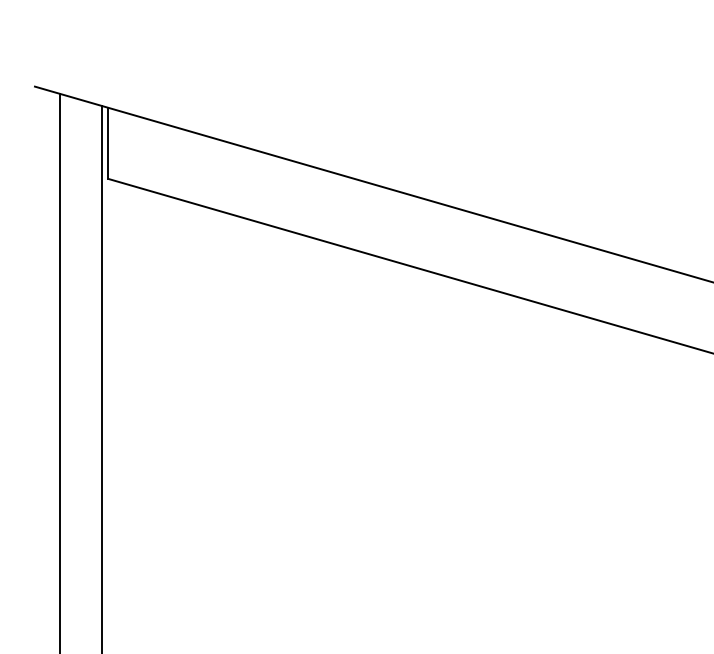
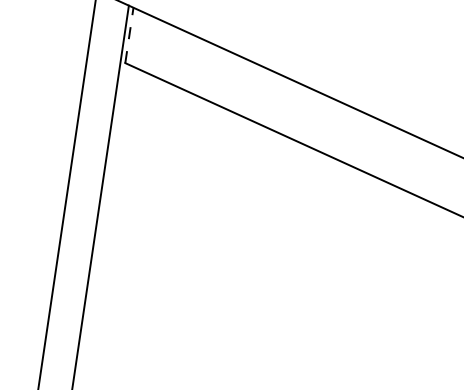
line: (108, 143) -> (129, 35), solid -> dashed

